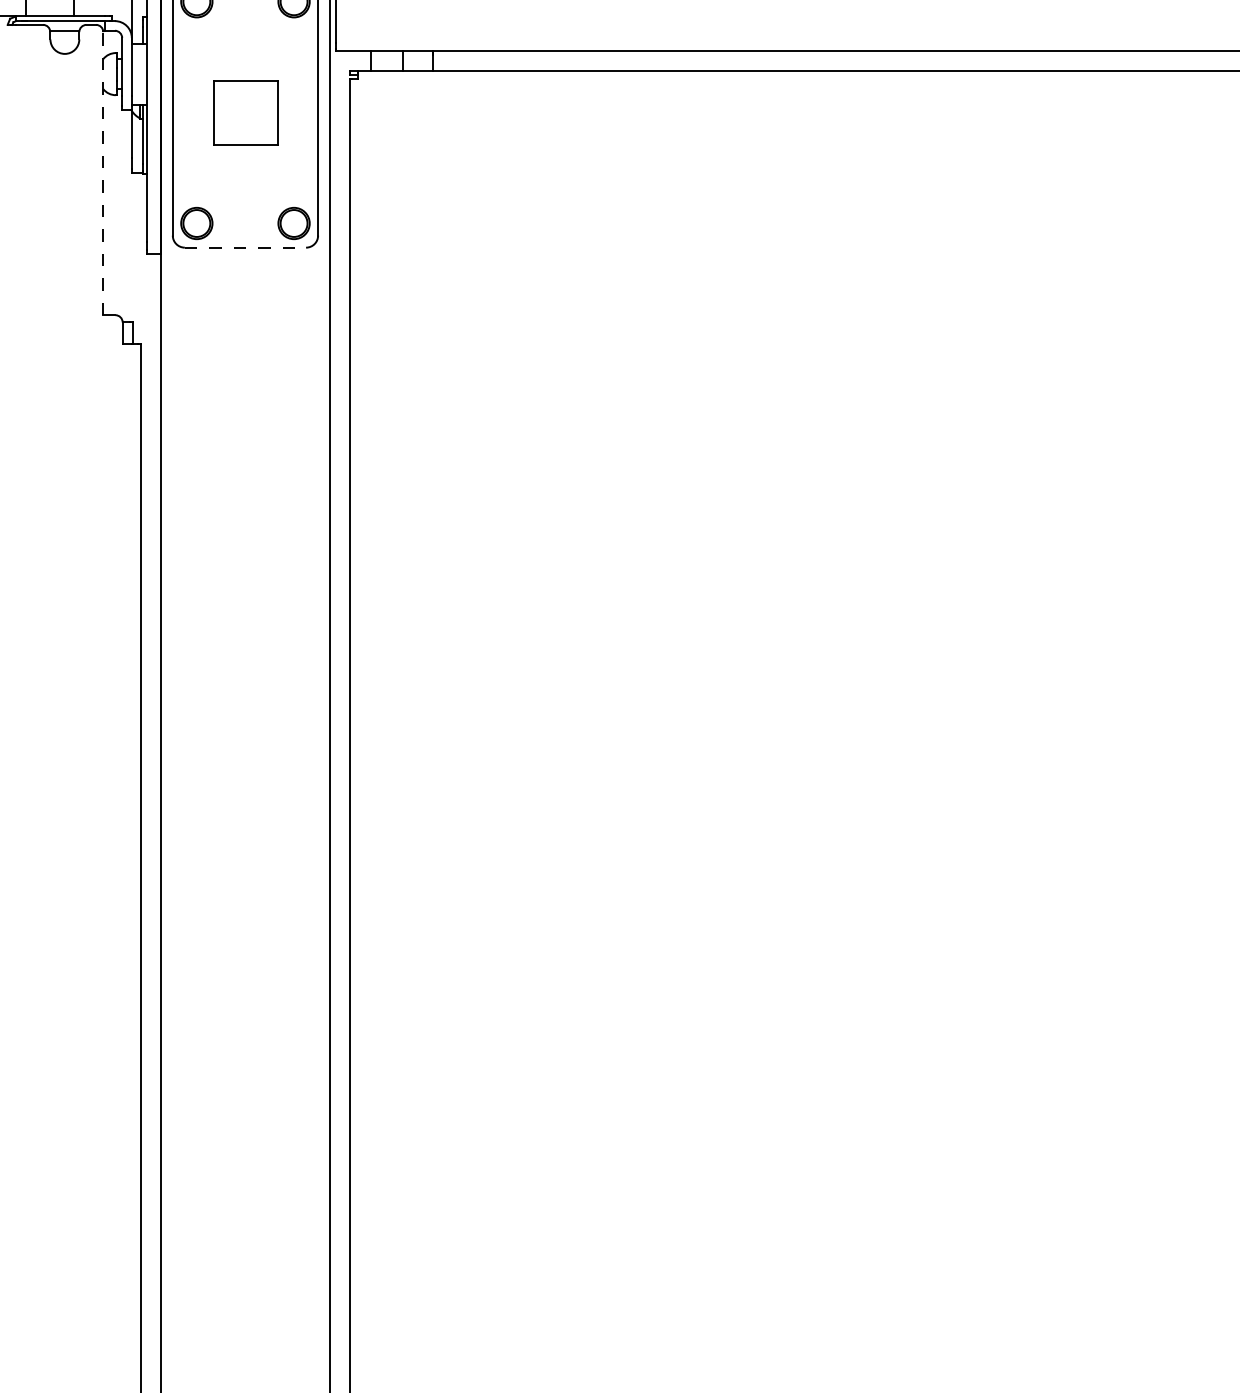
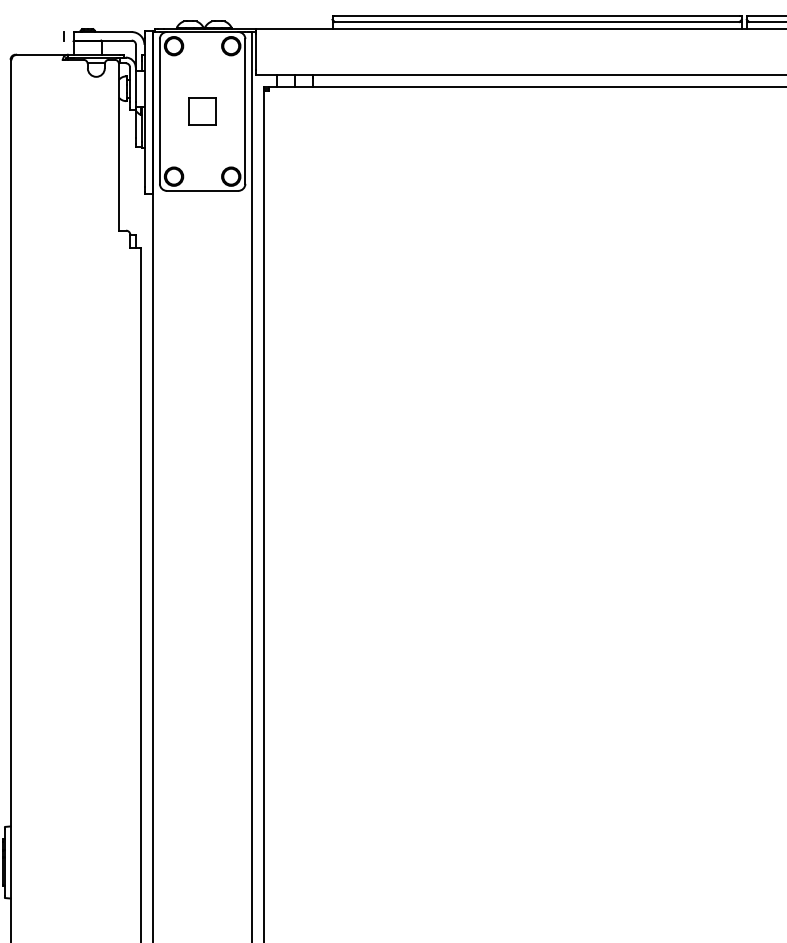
part: (245, 112) -> (202, 111), size x0.71
line: (104, 172) -> (119, 146), dashed -> solid
line: (245, 246) -> (202, 190), dashed -> solid

